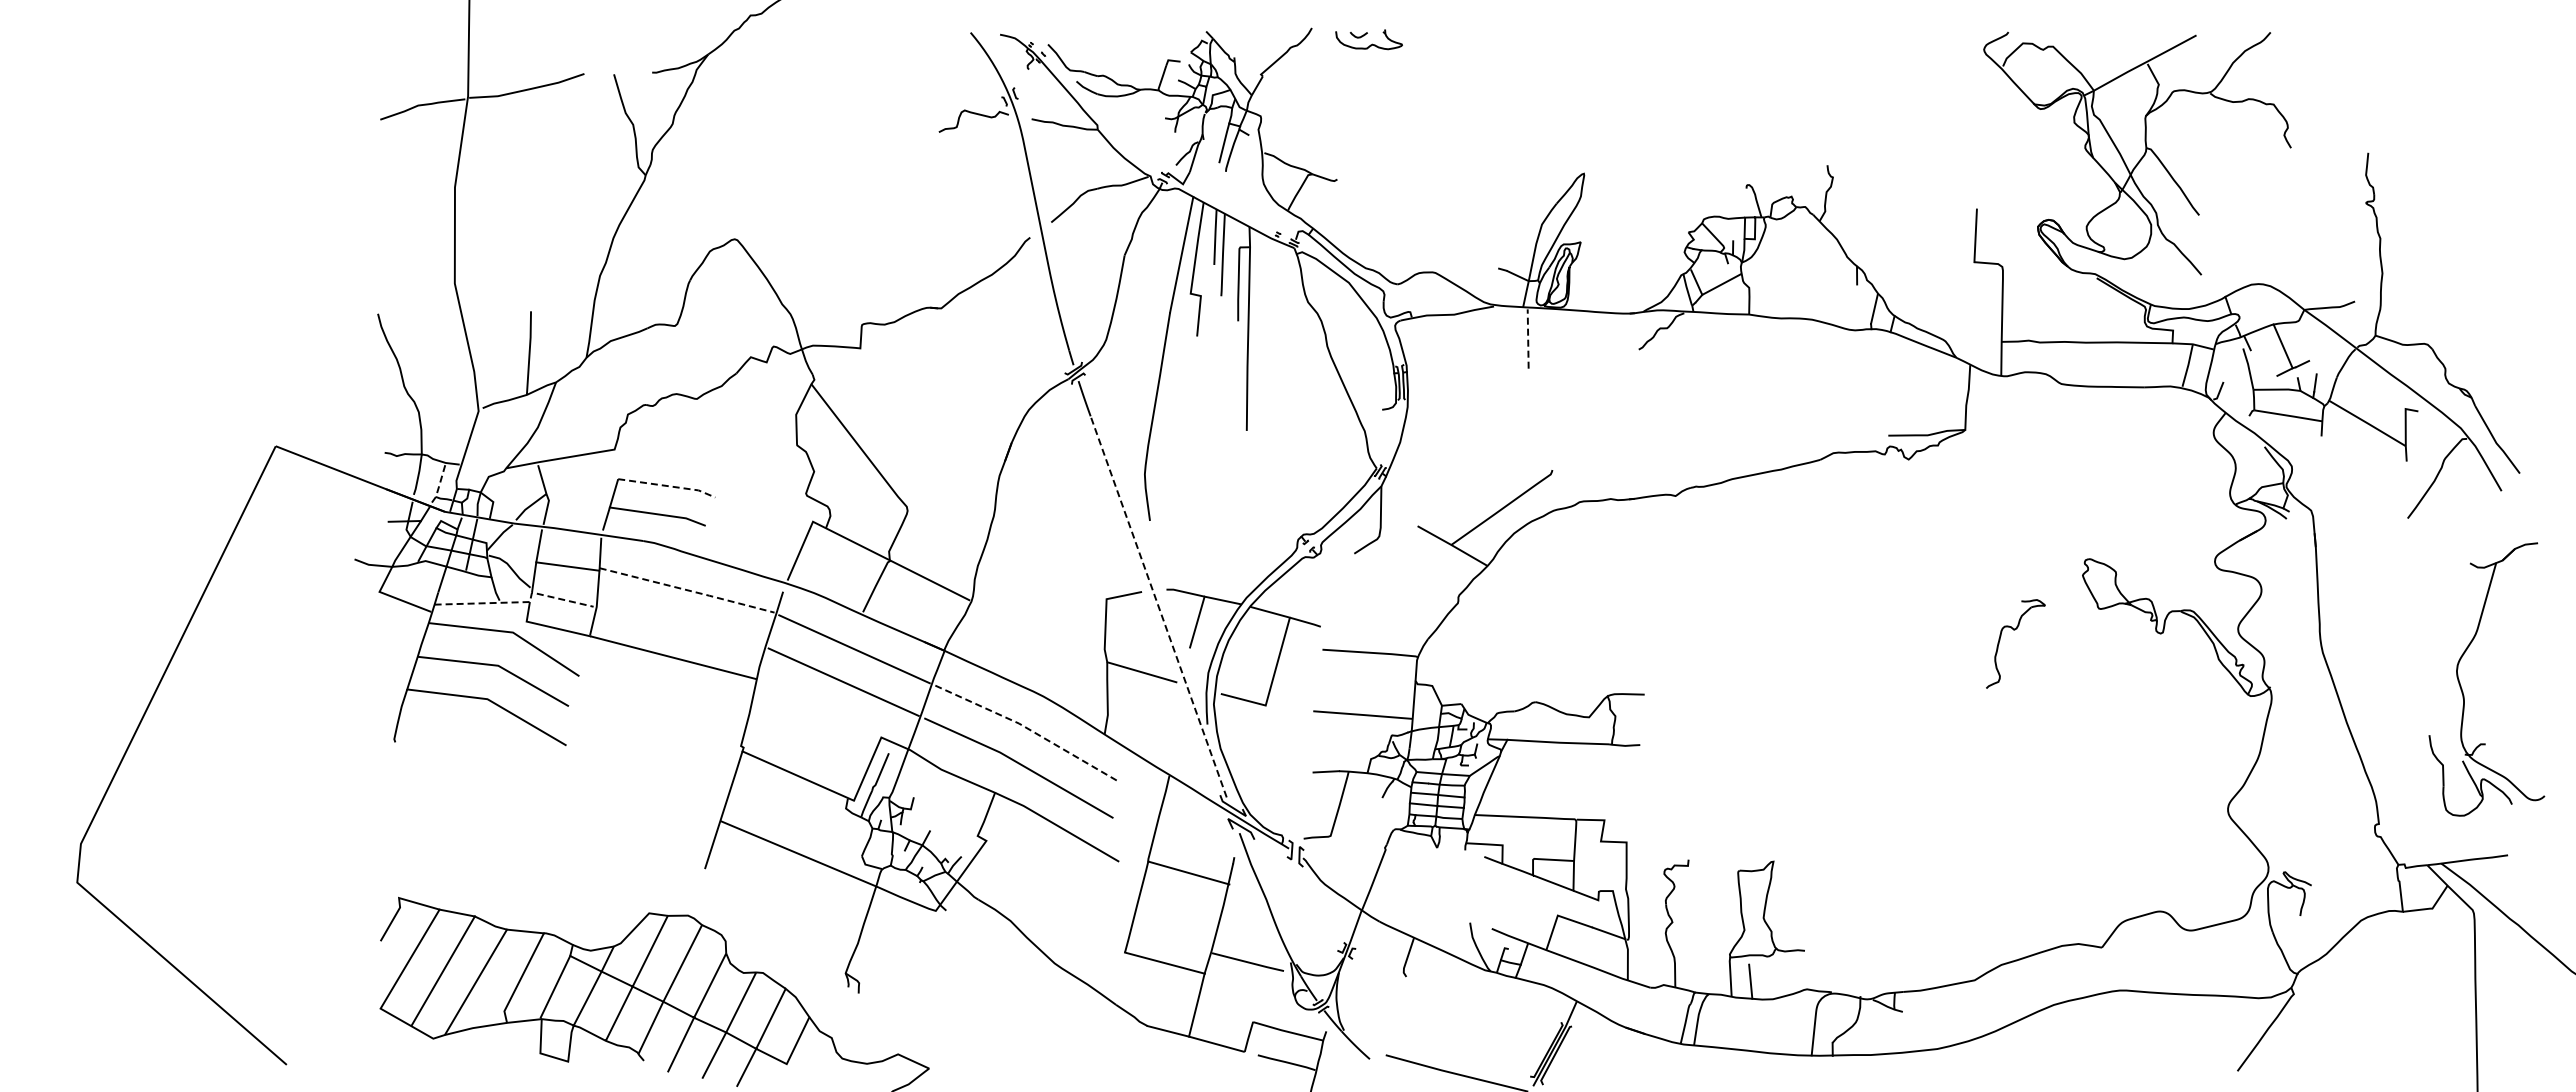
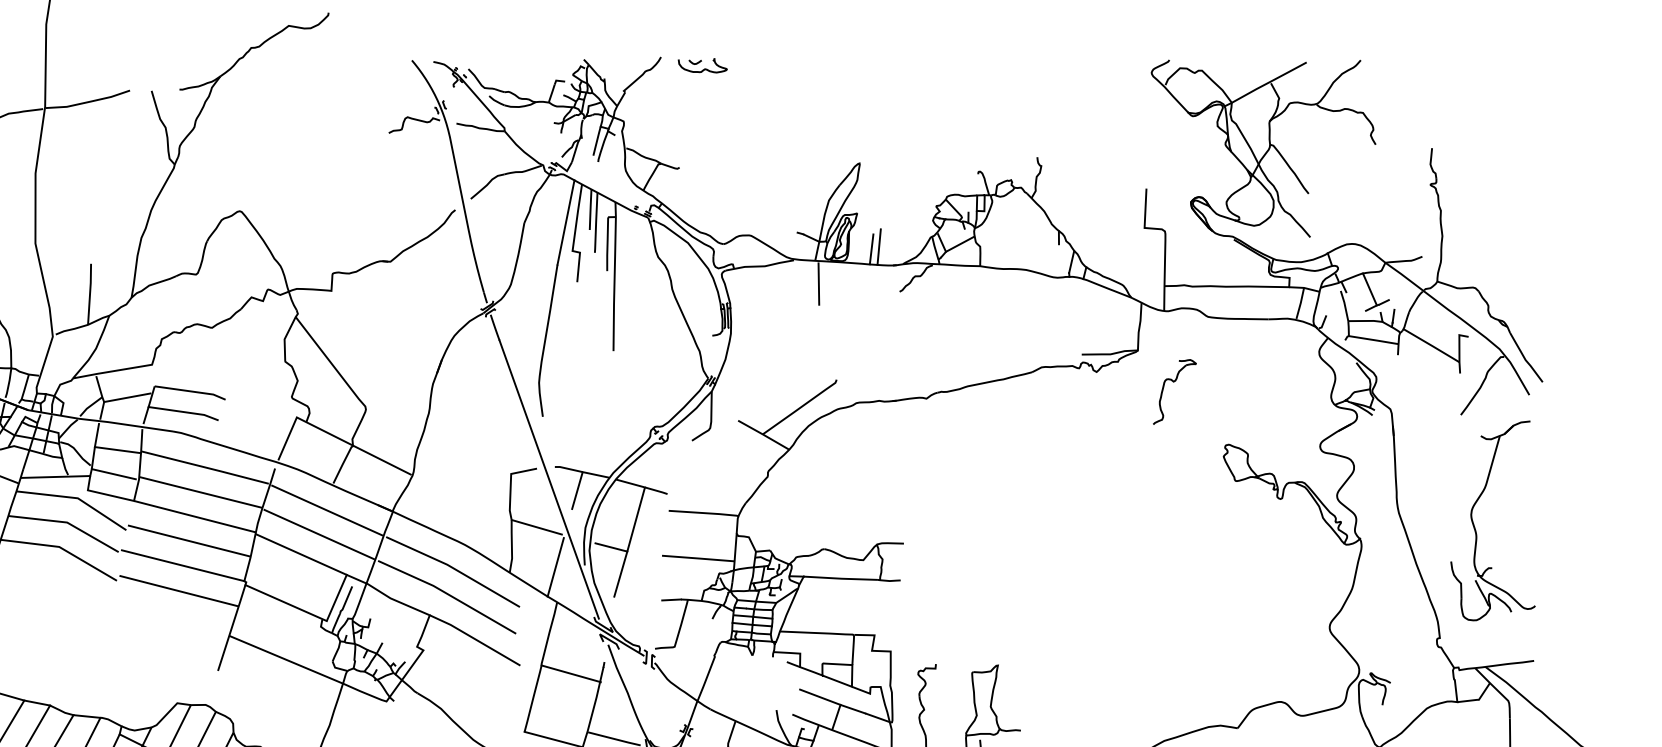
line: (1610, 288) -> (878, 247), added
line: (1600, 291) -> (871, 249), added
line: (1528, 337) -> (819, 282), dashed -> solid
line: (439, 484) -> (24, 390), dashed -> solid
line: (668, 486) -> (191, 391), dashed -> solid
line: (580, 494) -> (127, 397), added
line: (688, 590) -> (206, 467), dashed -> solid
line: (519, 602) -> (82, 476), dashed -> solid
line: (1158, 606) -> (549, 479), dashed -> solid
line: (682, 624) -> (201, 492), added
part: (2015, 630) -> (1174, 382), moved
part: (2462, 688) -> (1475, 527), moved
line: (665, 691) -> (189, 541), added
line: (819, 709) -> (301, 554), added
line: (657, 724) -> (183, 565), added
line: (1167, 727) -> (555, 567), added
line: (1029, 729) -> (454, 569), dashed -> solid
line: (1256, 736) -> (620, 574), added
line: (651, 759) -> (179, 590), added
line: (1529, 904) -> (819, 696), added

